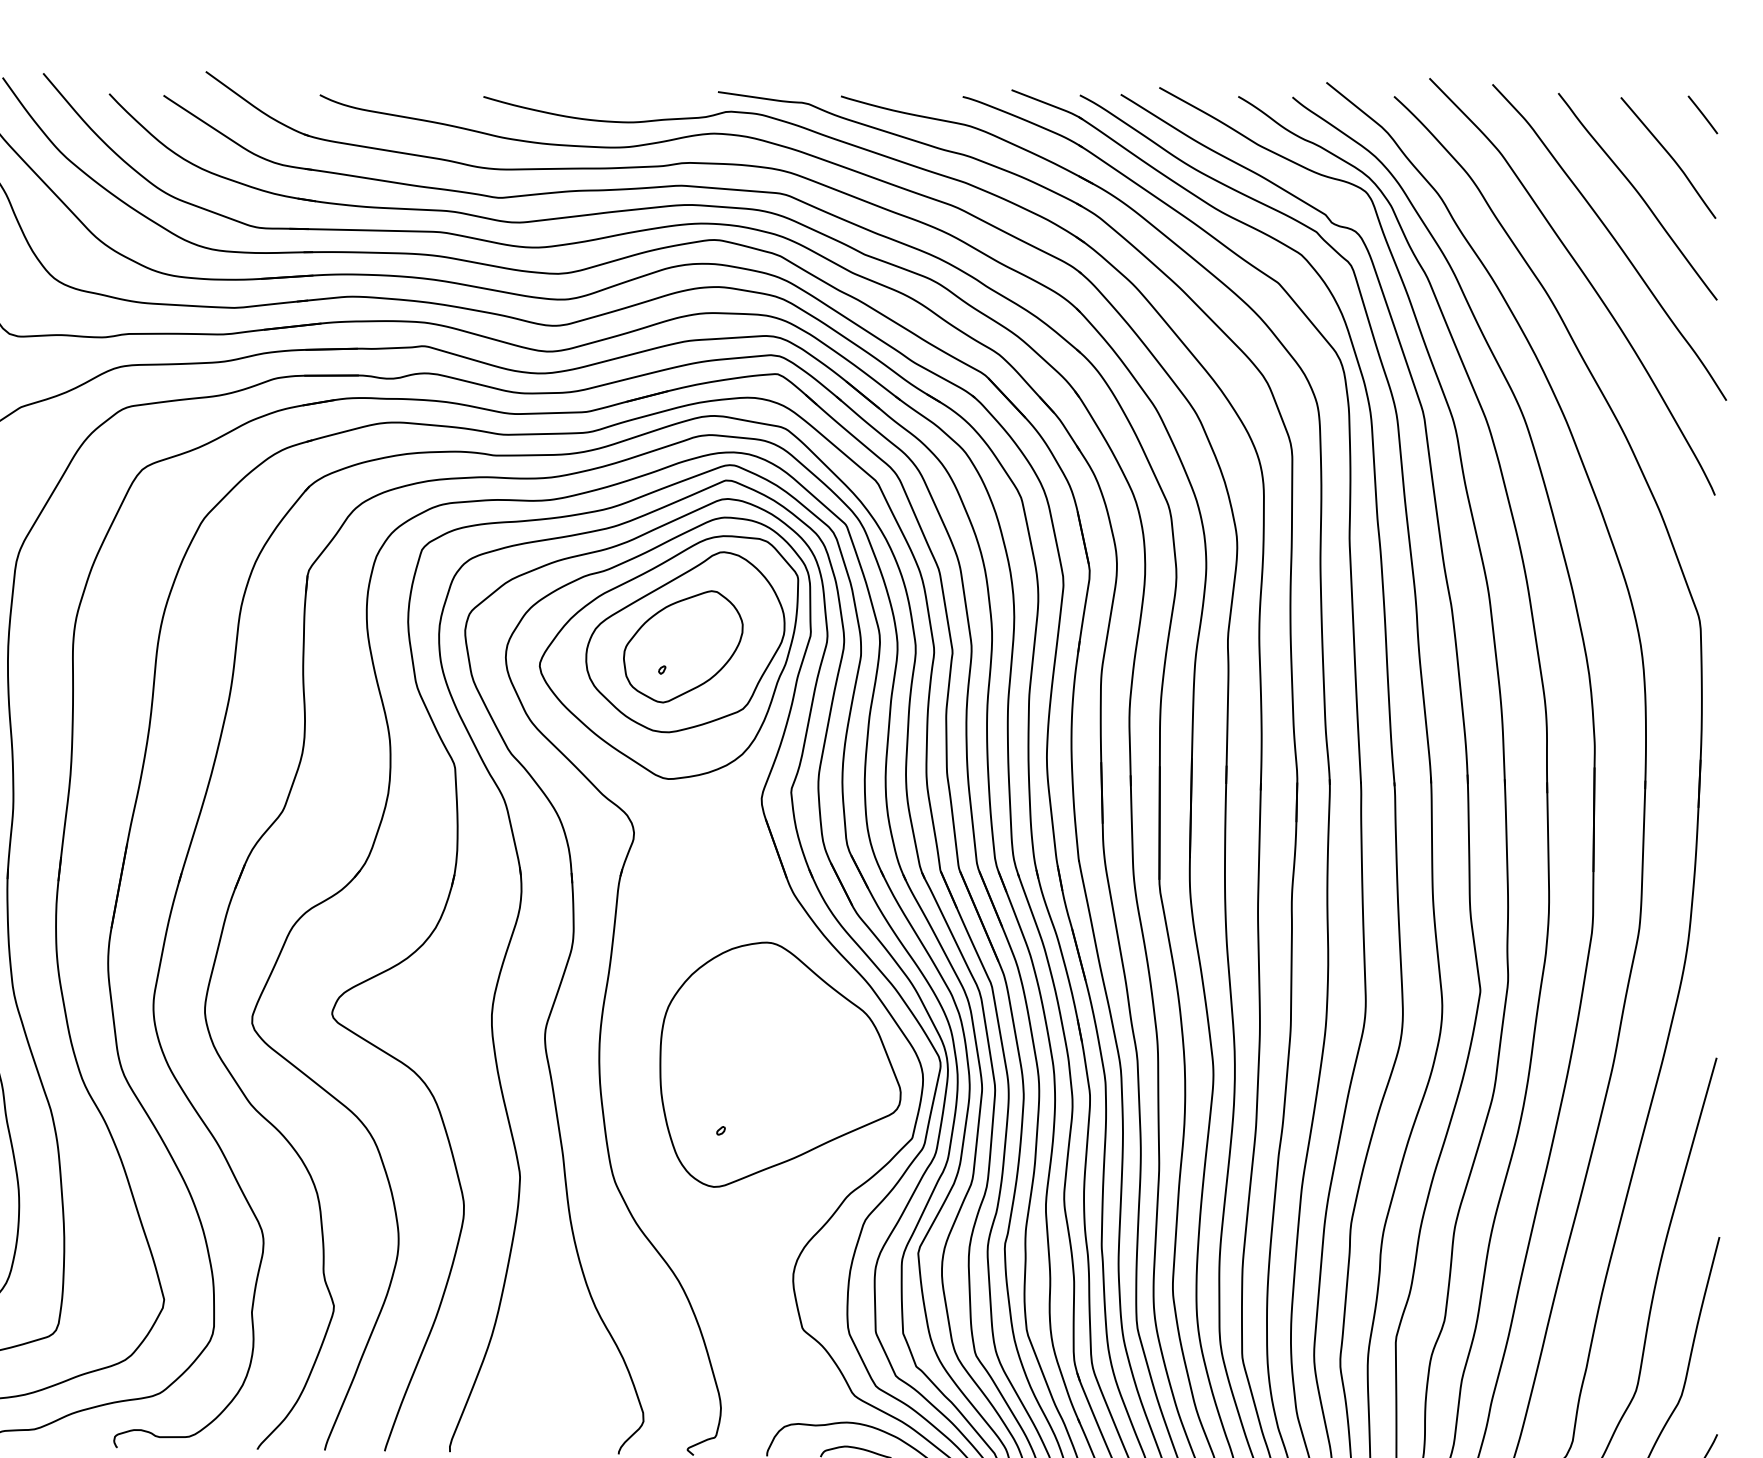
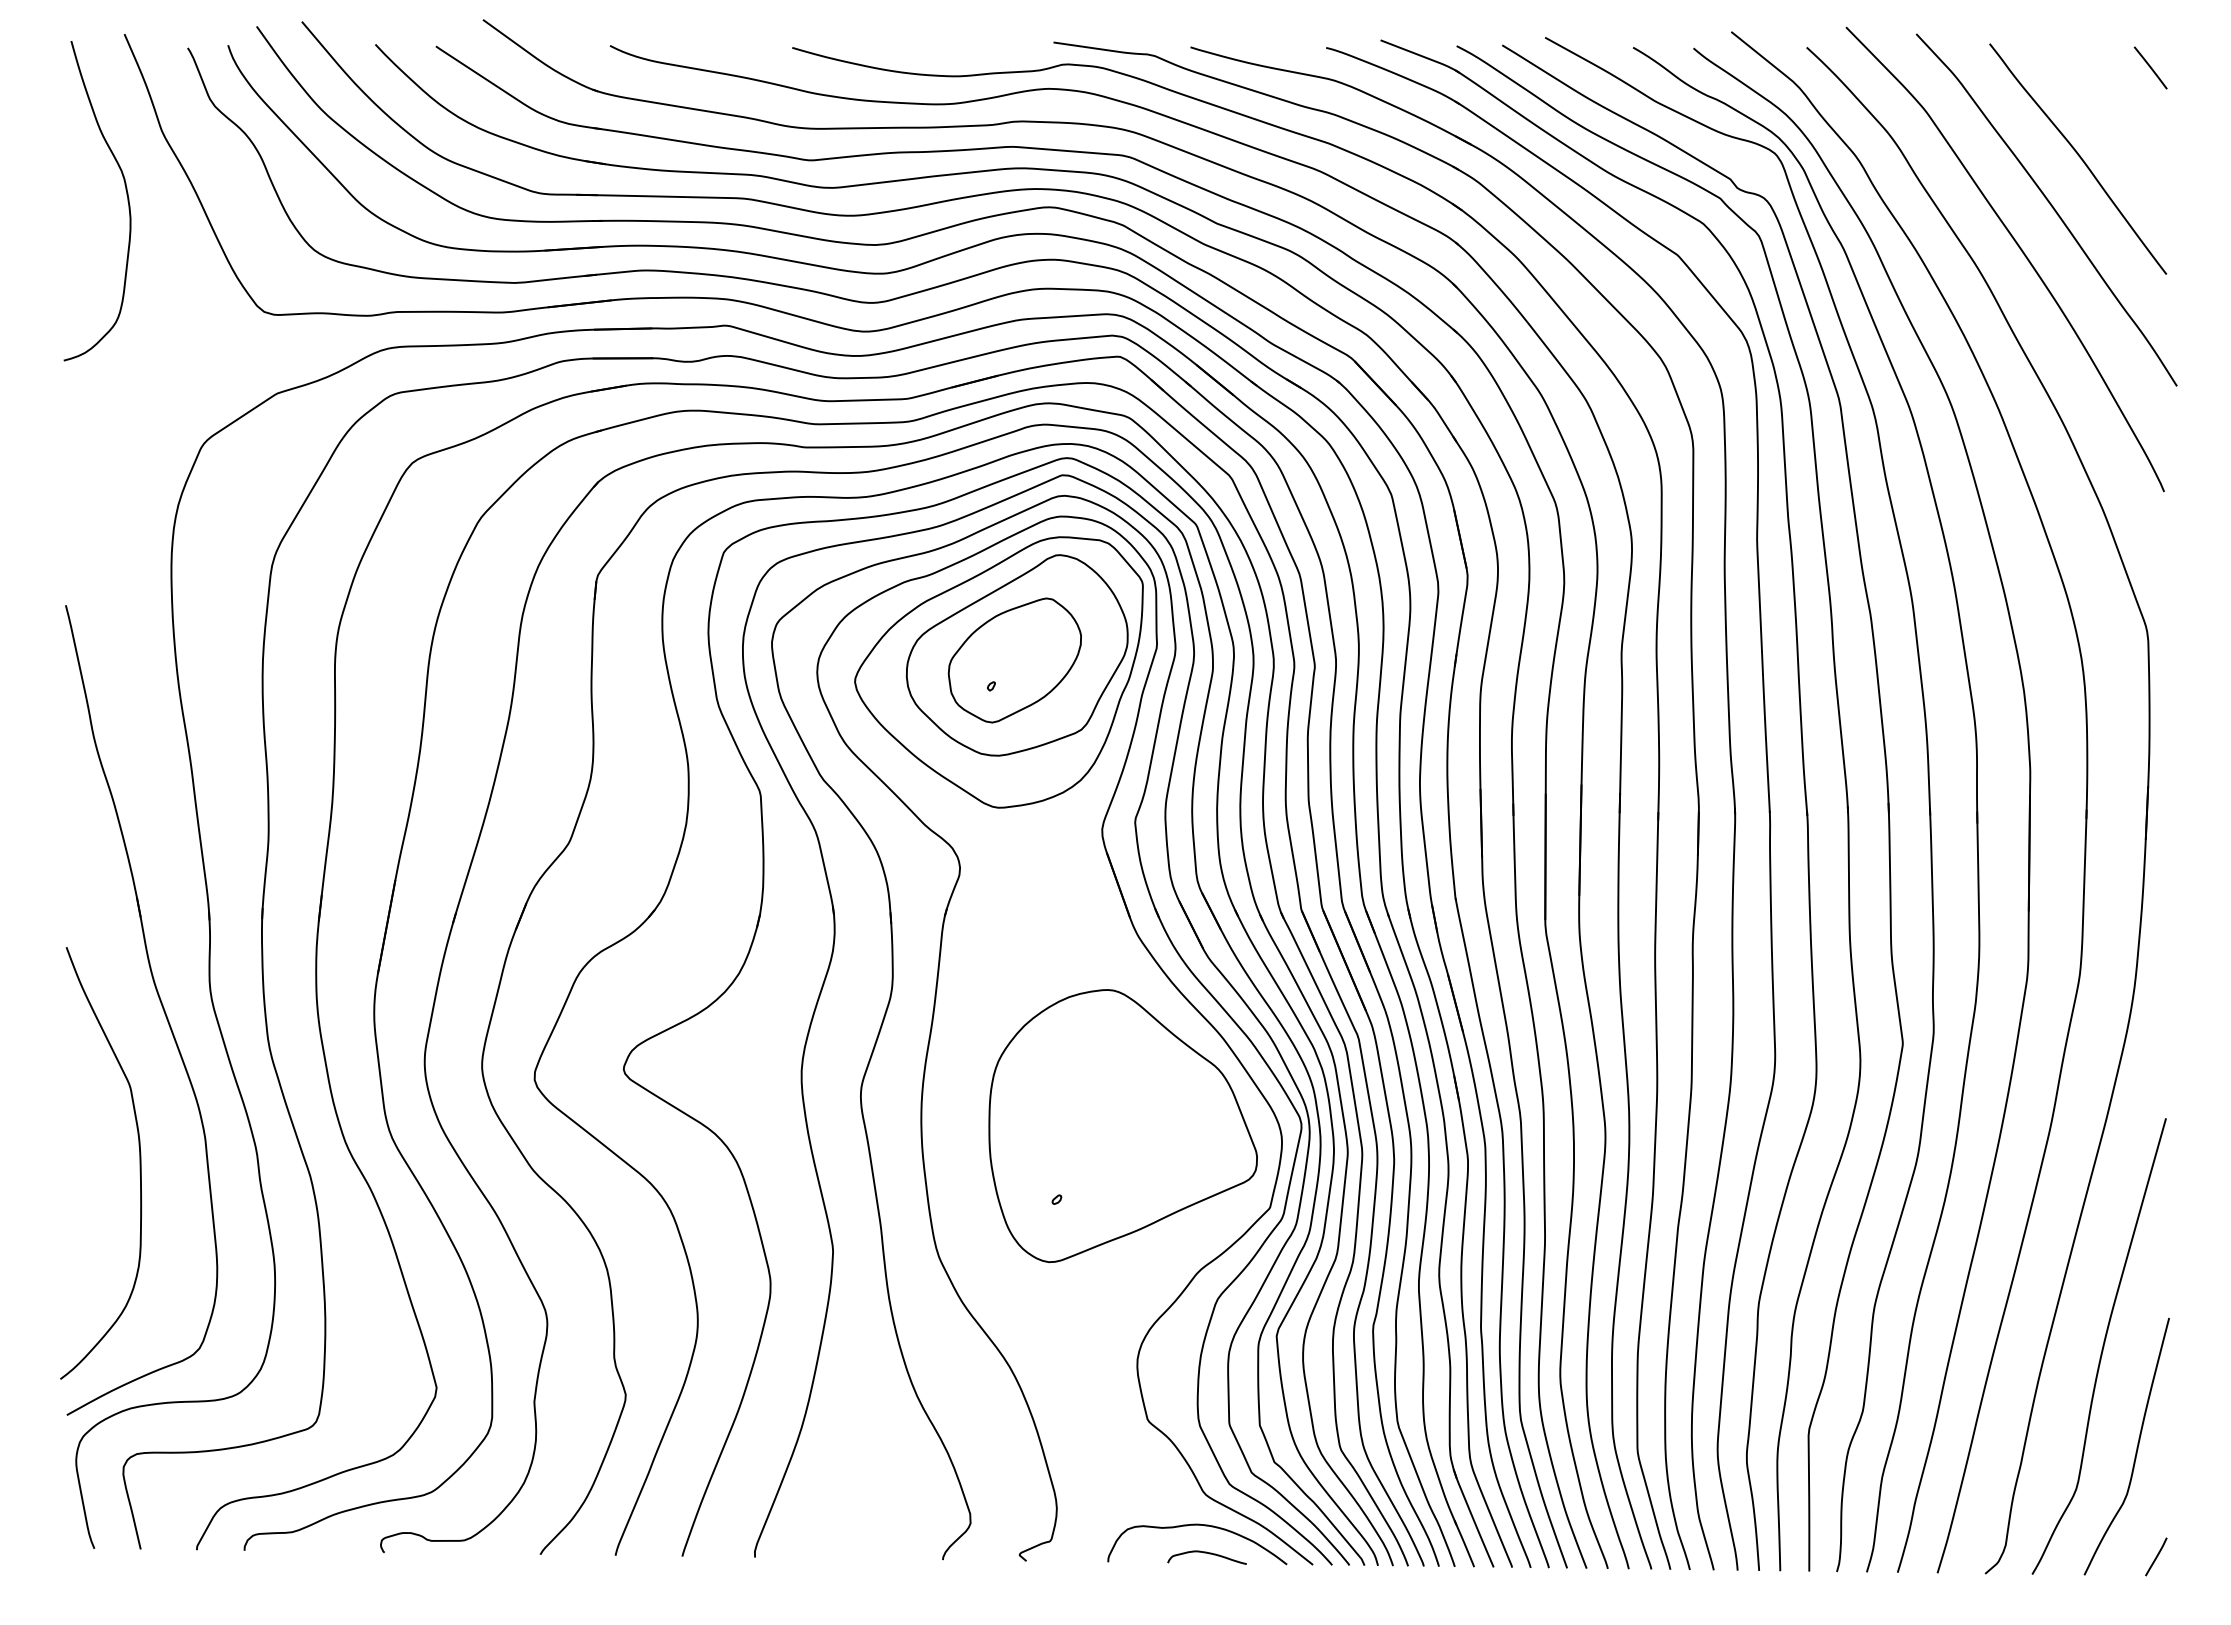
curve: (1670, 157) -> (2114, 115), removed

